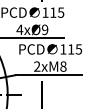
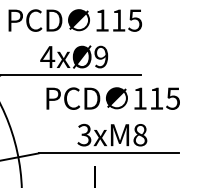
text: (37, 66) -> (85, 134), 2xM8 -> 3xM8

